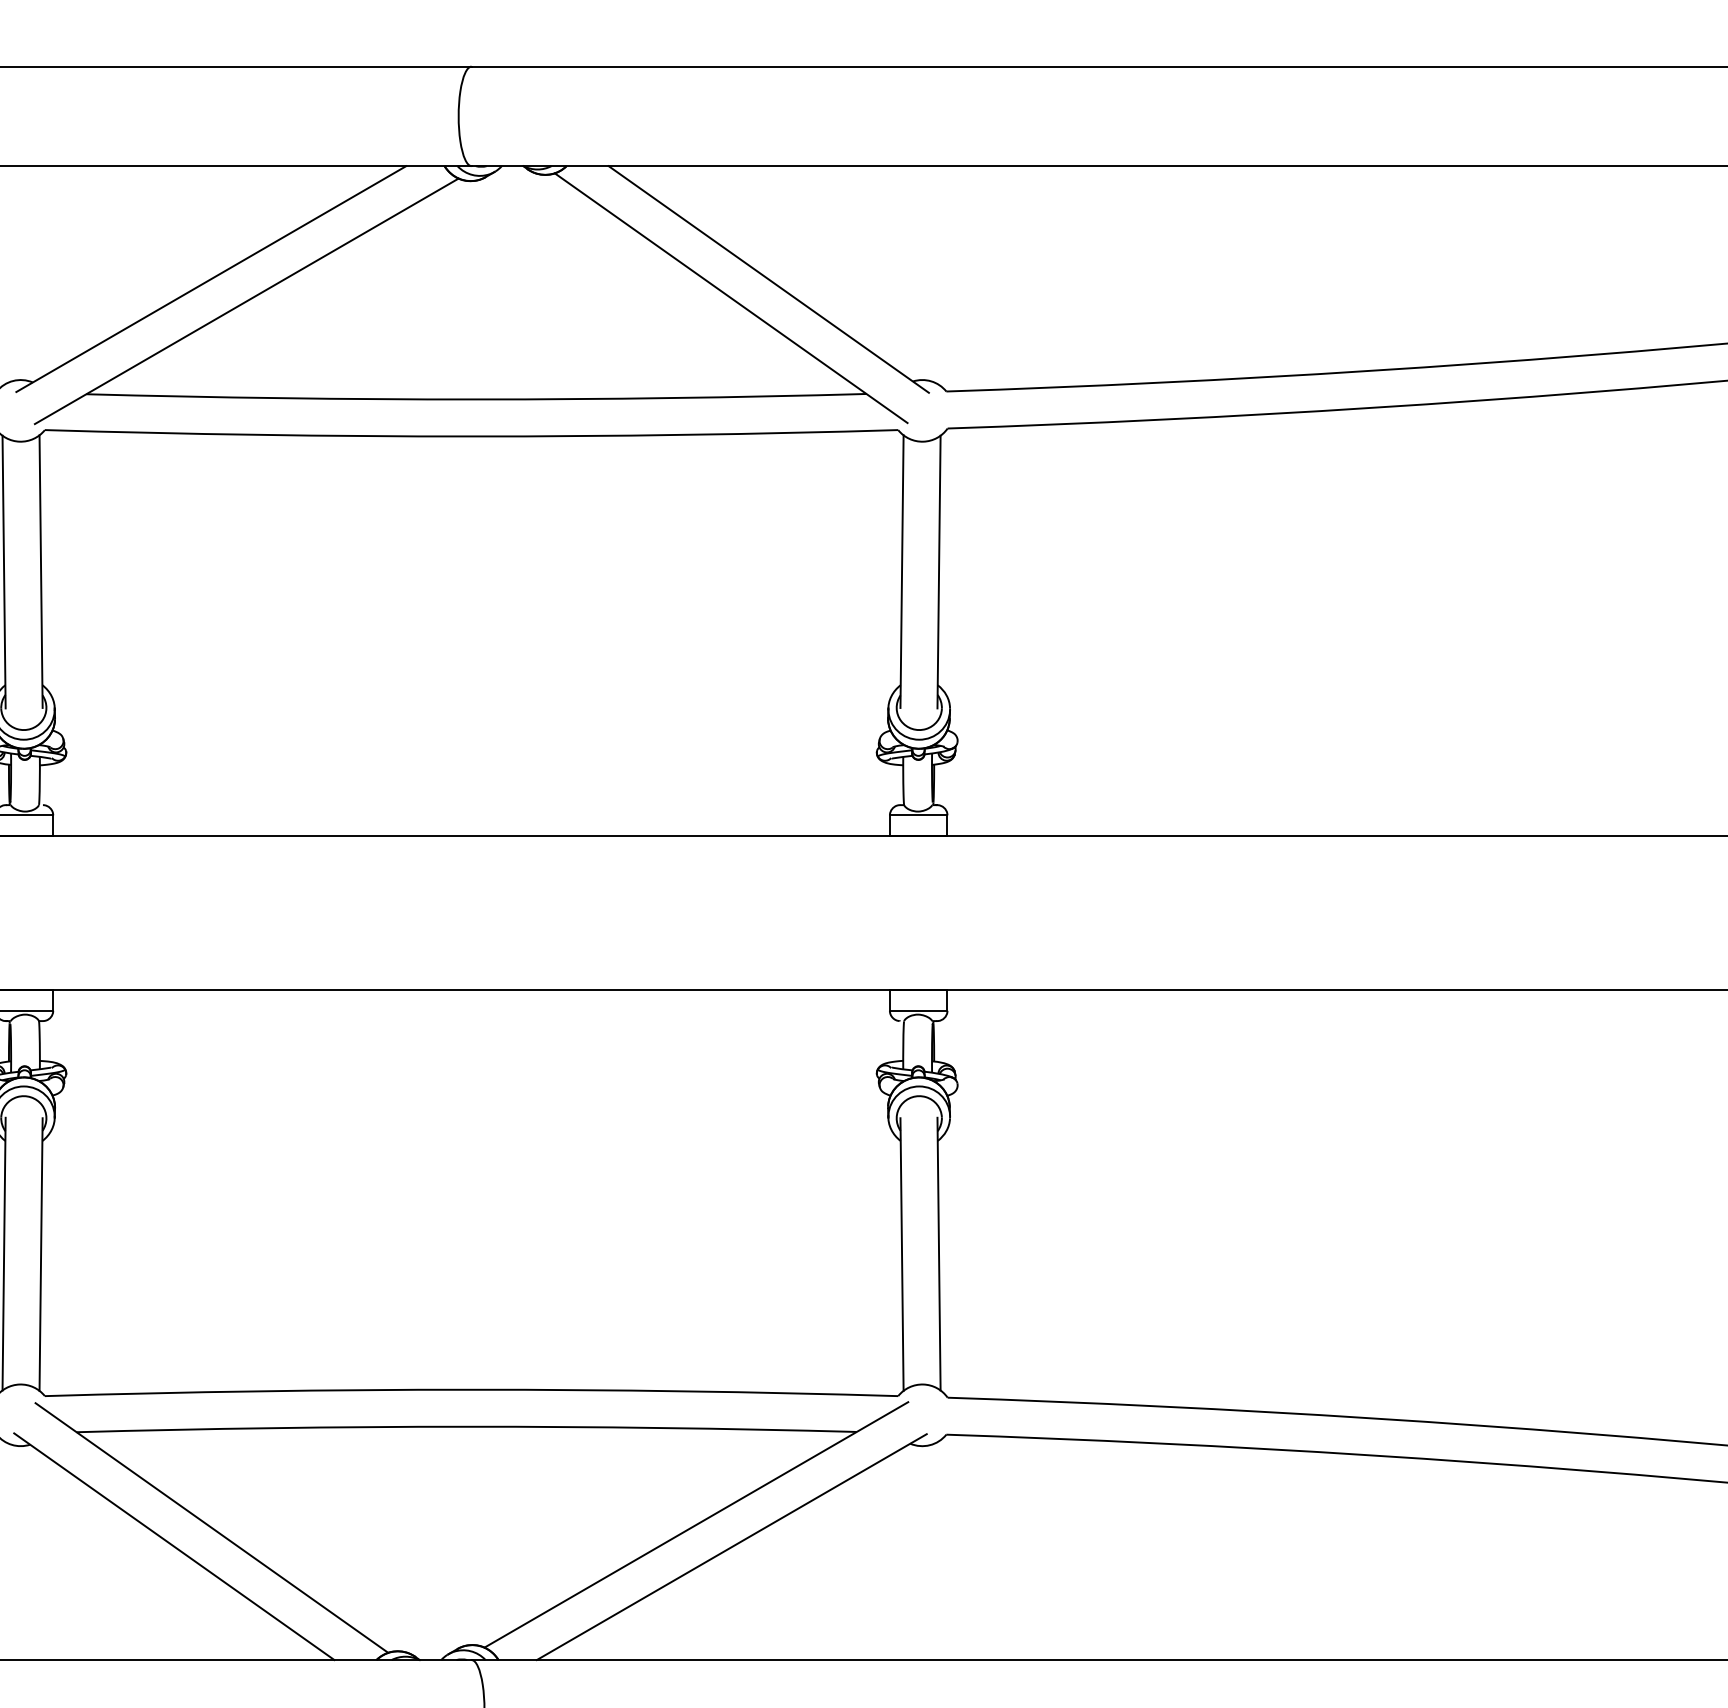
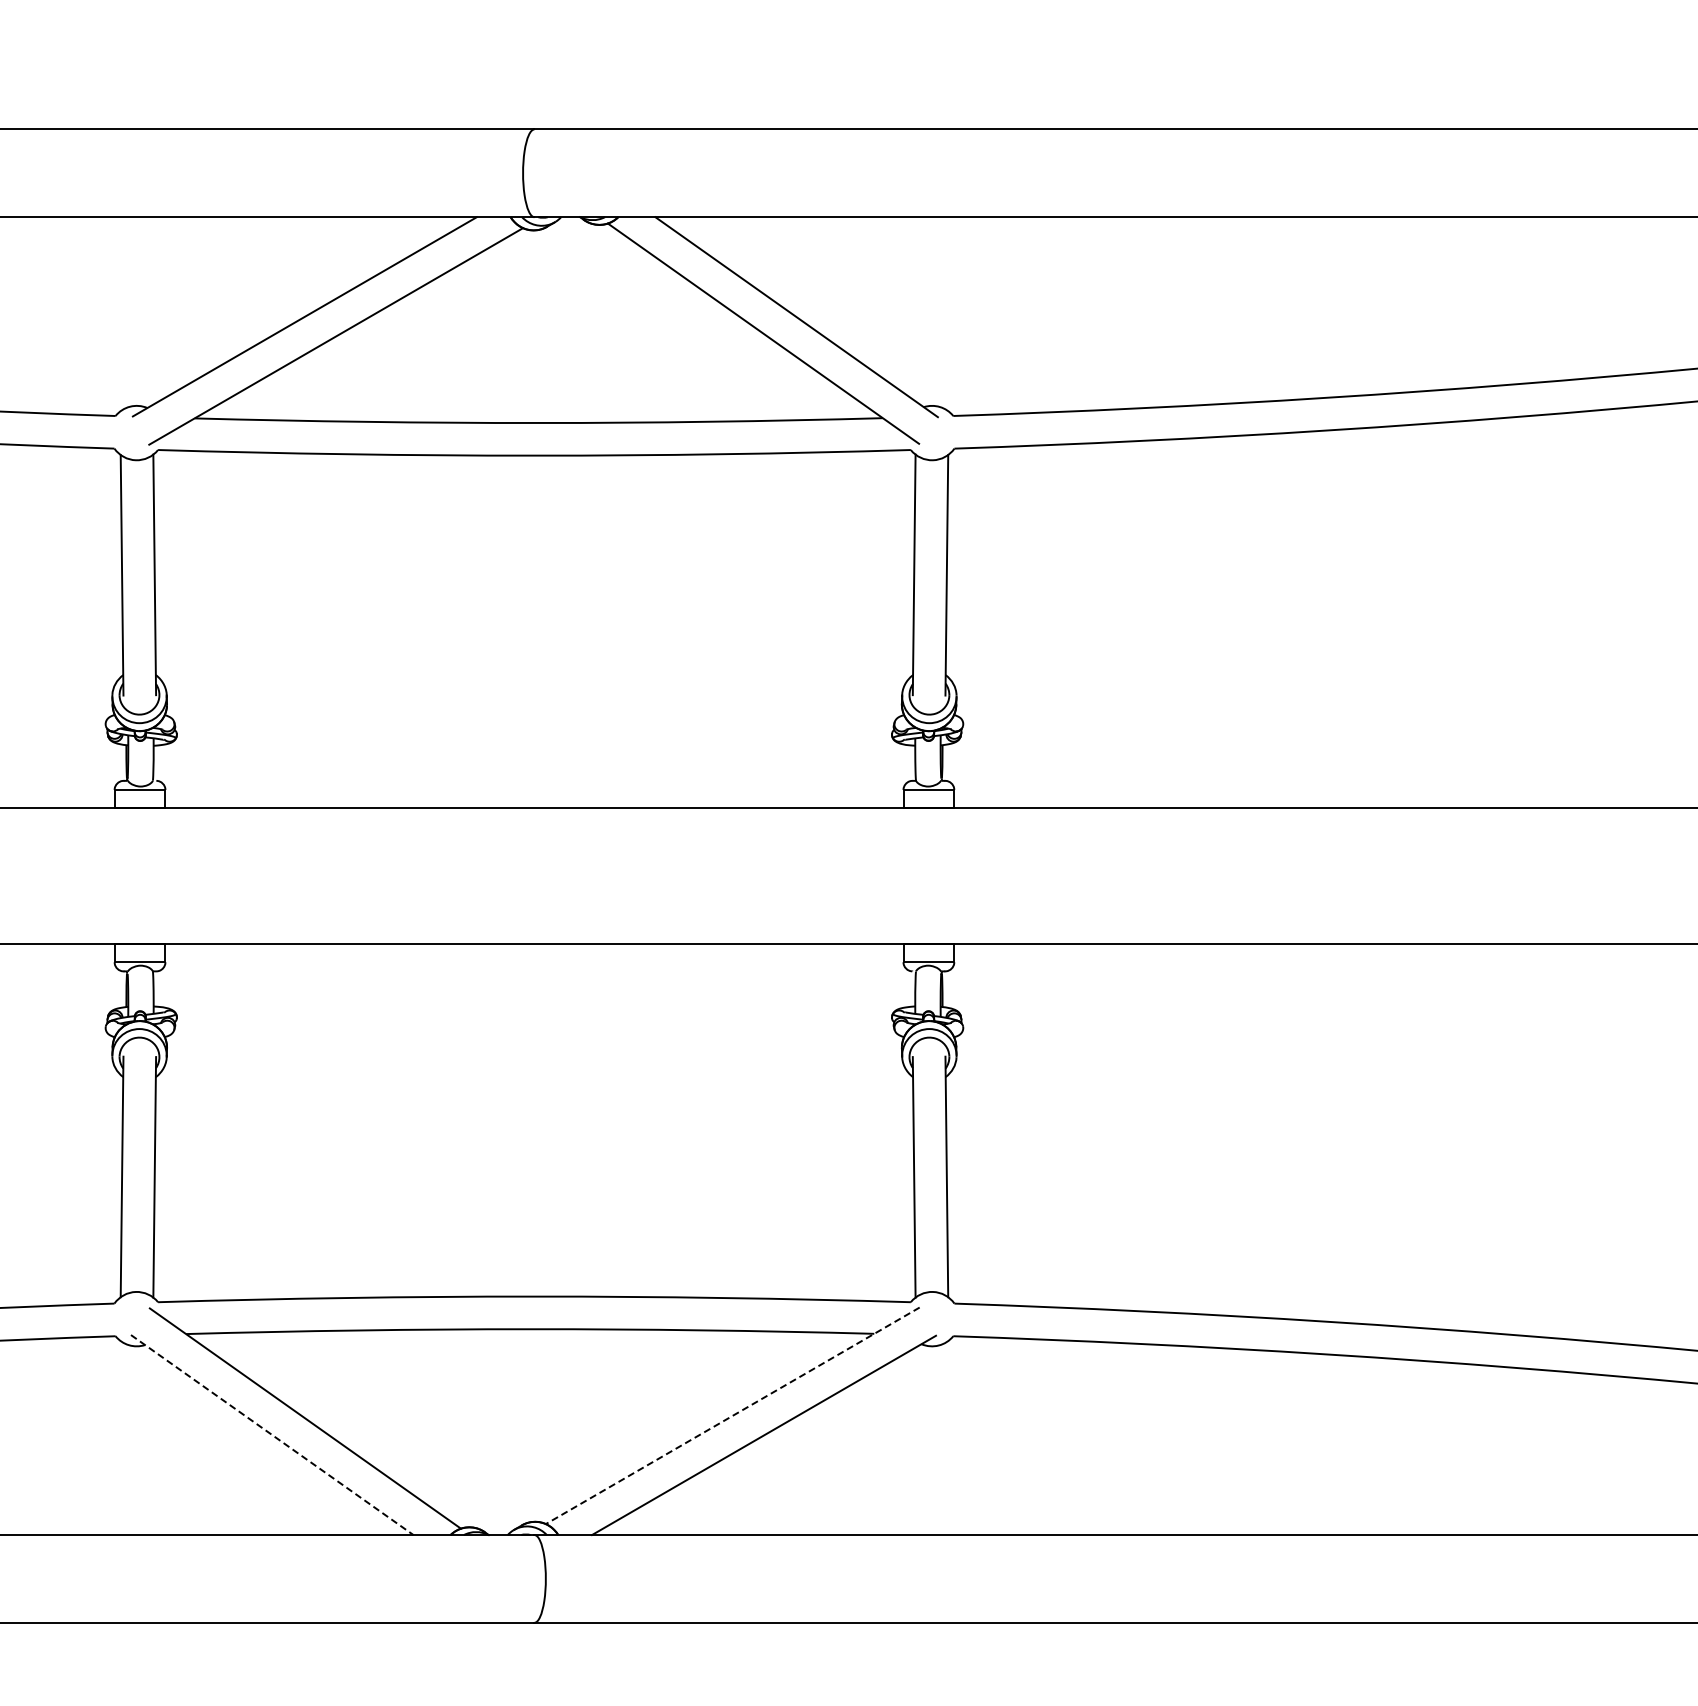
line: (696, 1524) -> (732, 1415), solid -> dashed
line: (174, 1547) -> (272, 1435), solid -> dashed

